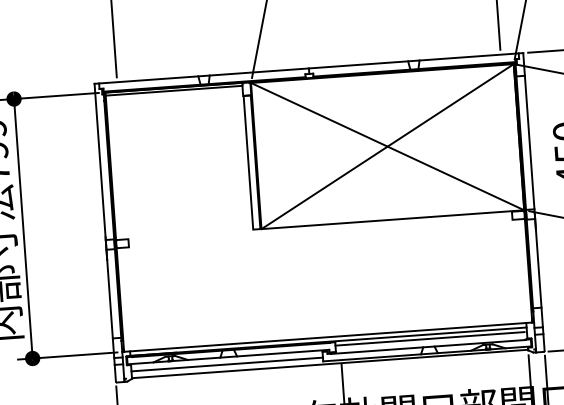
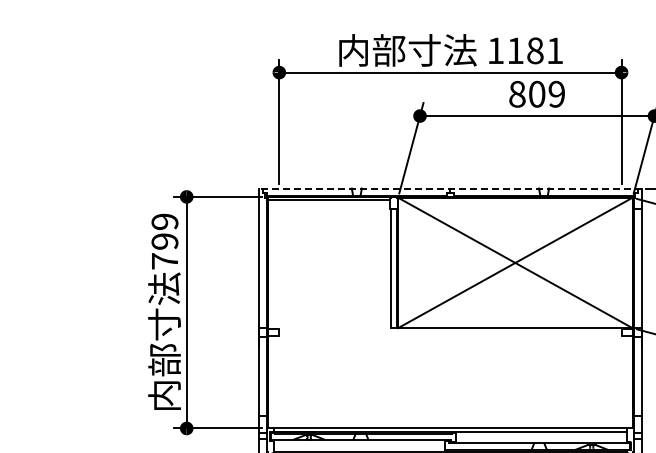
line: (307, 68) -> (449, 188), solid -> dashed
line: (429, 339) -> (540, 436), removed
line: (226, 364) -> (358, 446), removed

